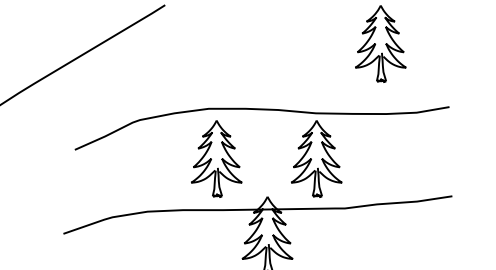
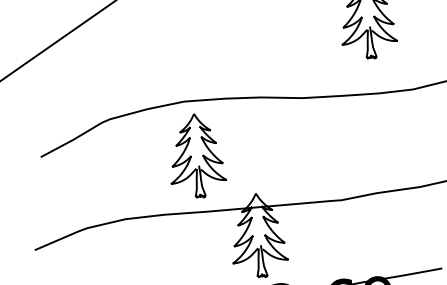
part: (316, 158) -> (306, 147), removed

